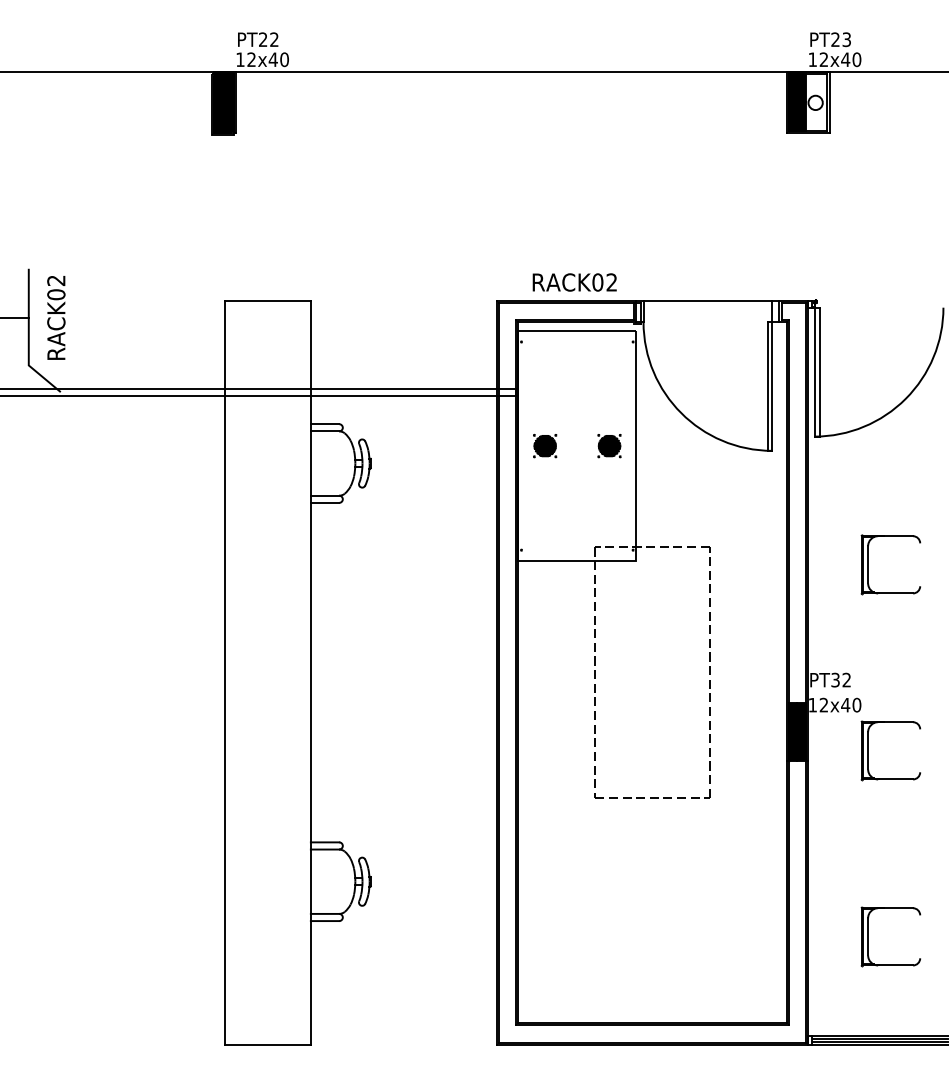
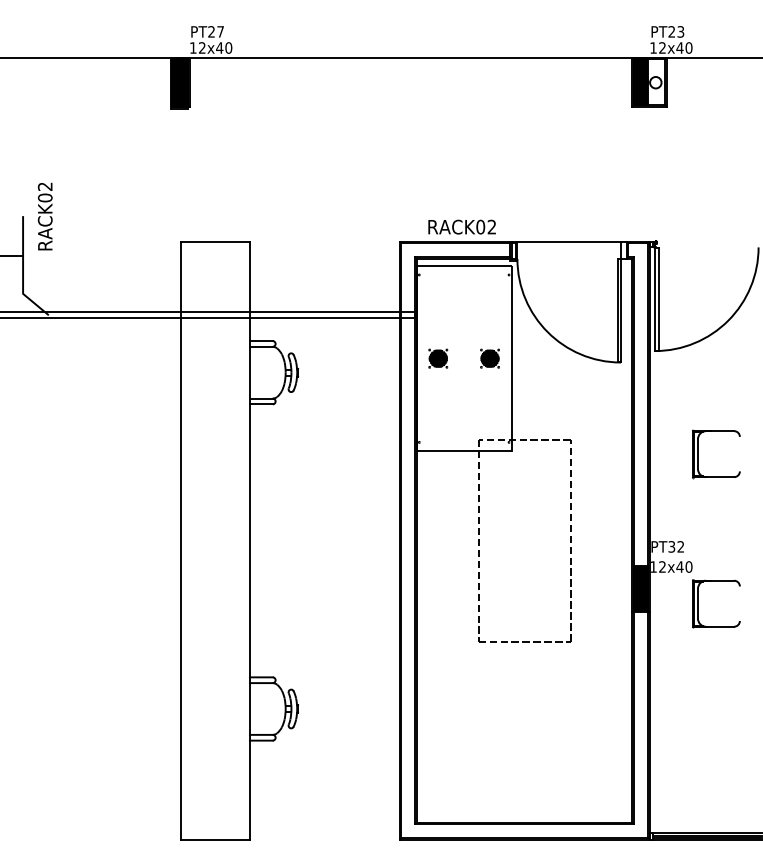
text: (274, 39) -> (220, 31), PT22 -> PT27
text: (55, 317) -> (44, 216), moved
part: (868, 937) -> (698, 753), removed

